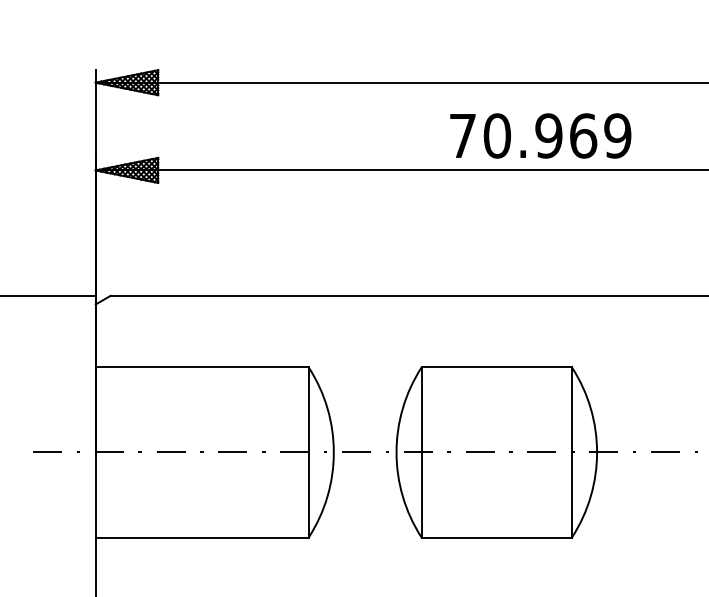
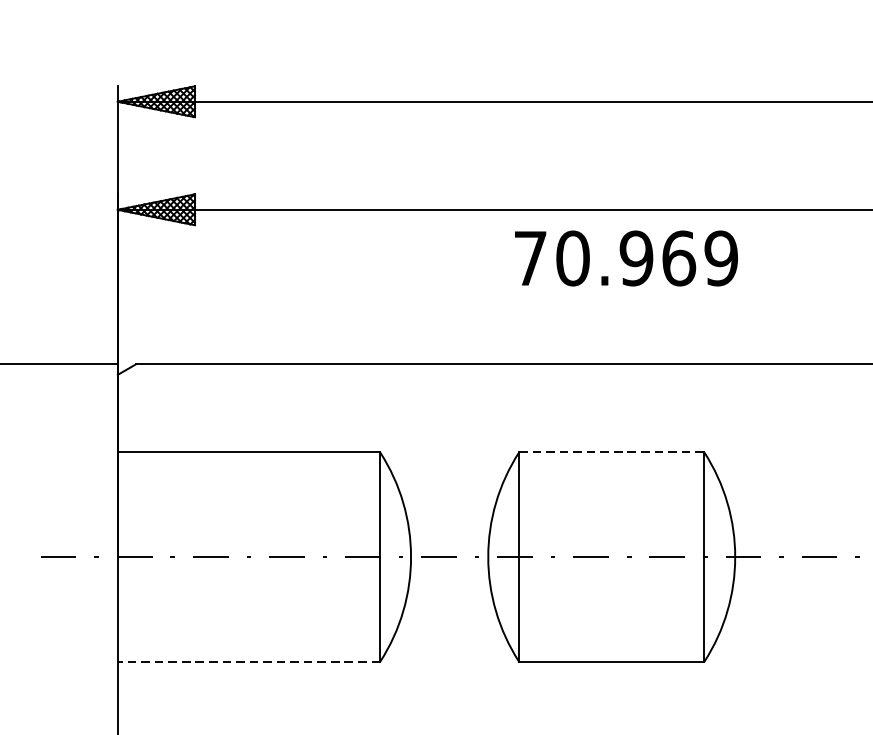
text: (540, 135) -> (626, 257), moved
line: (497, 367) -> (612, 452), solid -> dashed
line: (202, 537) -> (249, 661), solid -> dashed

